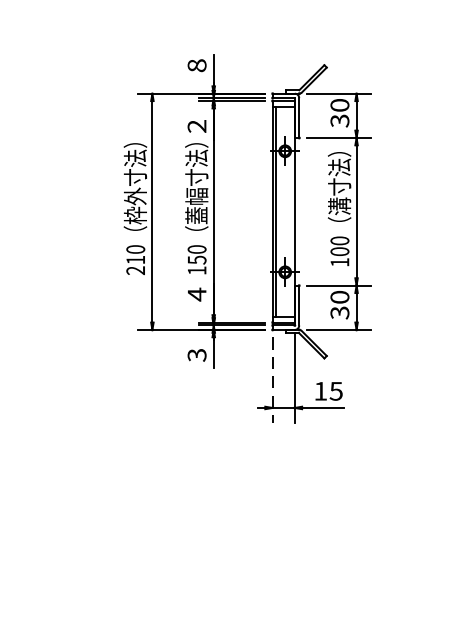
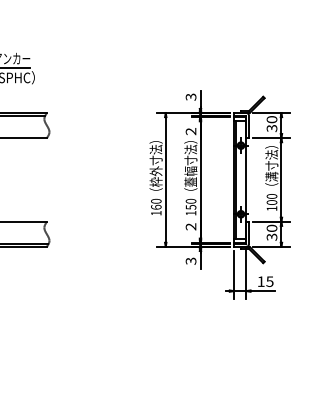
text: (196, 64) -> (190, 96), 8 -> 3
text: (136, 263) -> (156, 209), 210 -> 160
text: (196, 293) -> (190, 226), 4 -> 2
line: (271, 380) -> (233, 275), dashed -> solid

